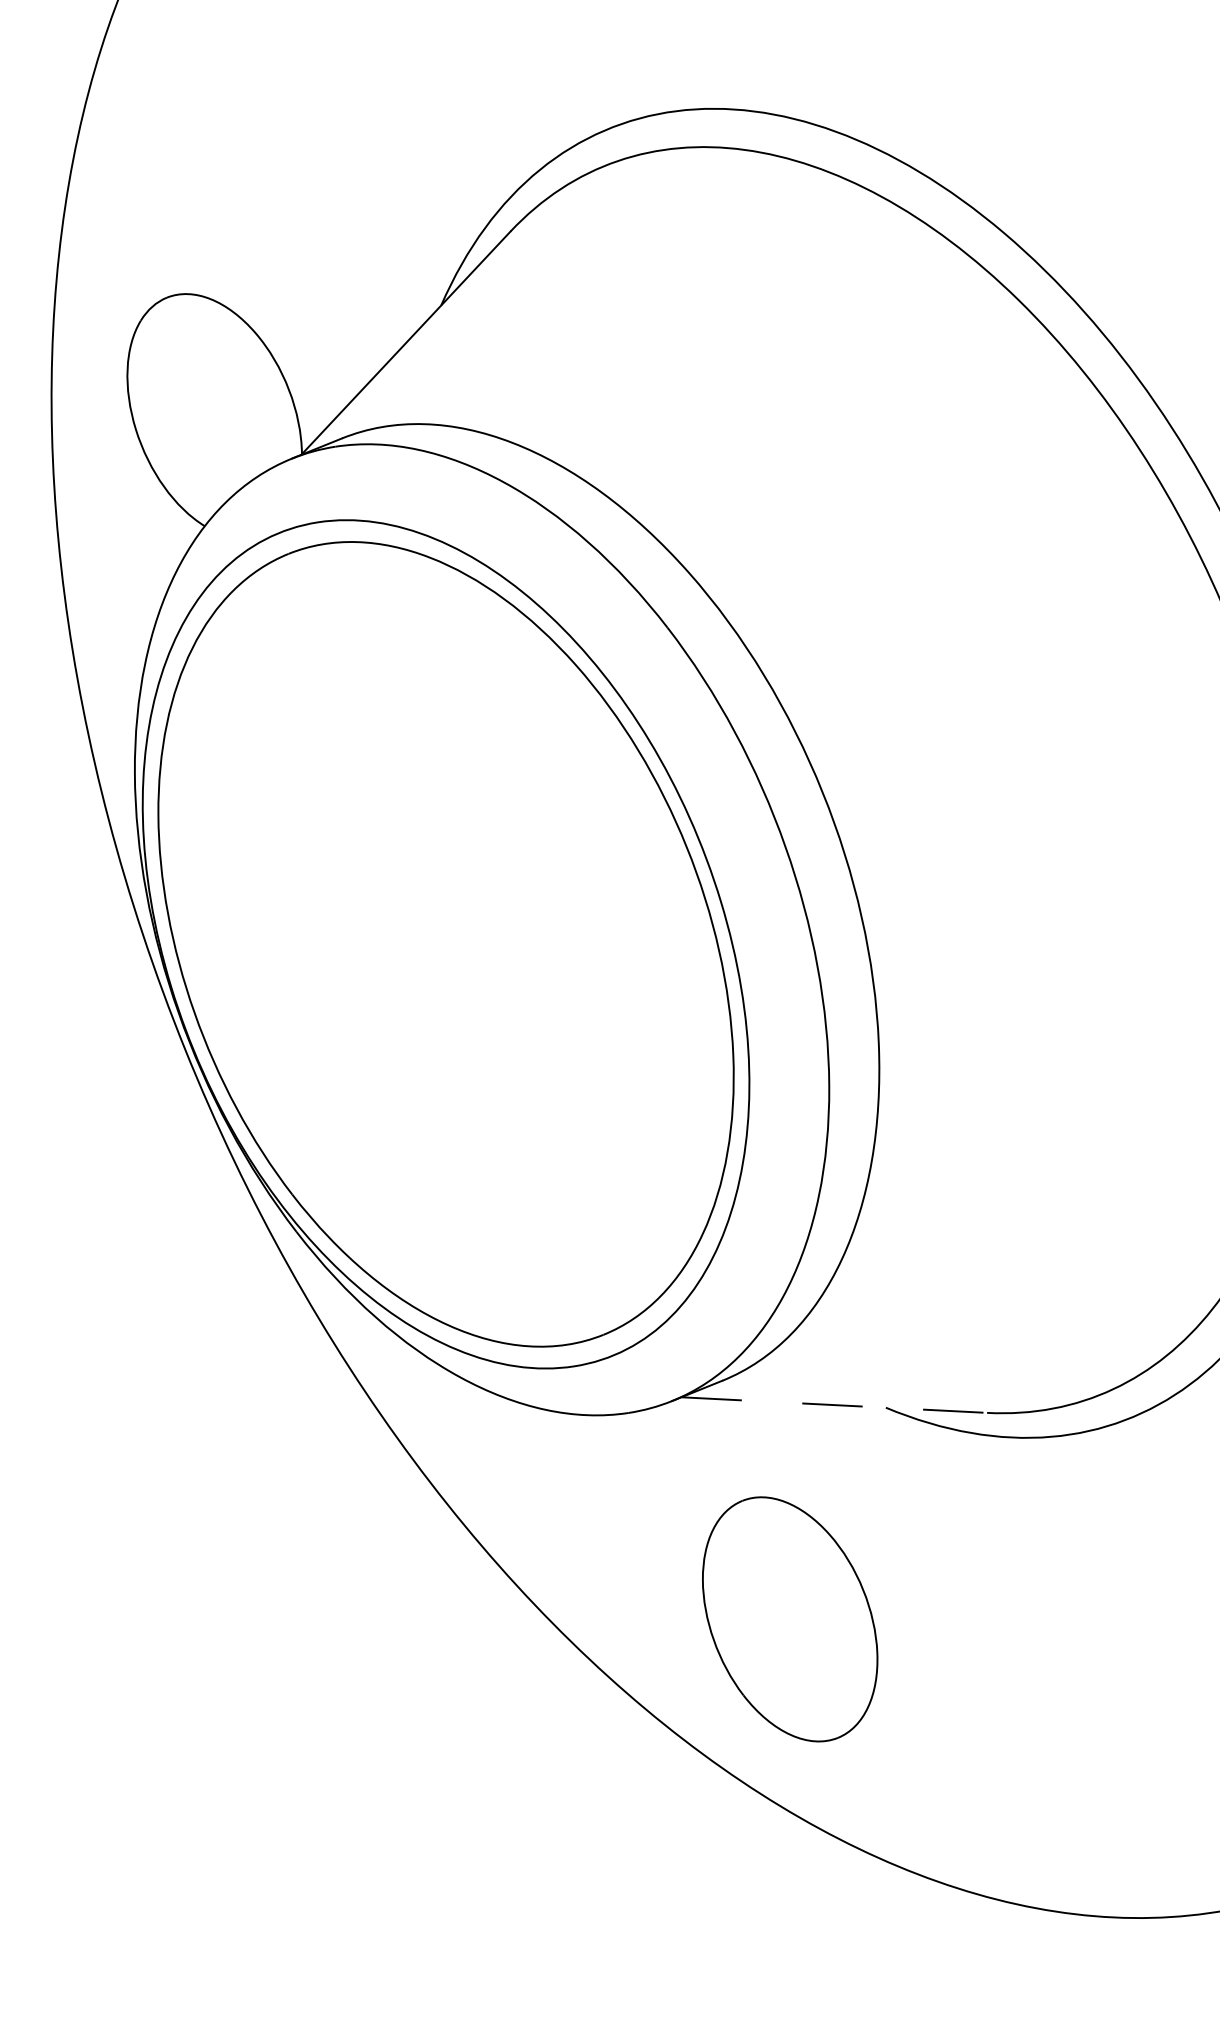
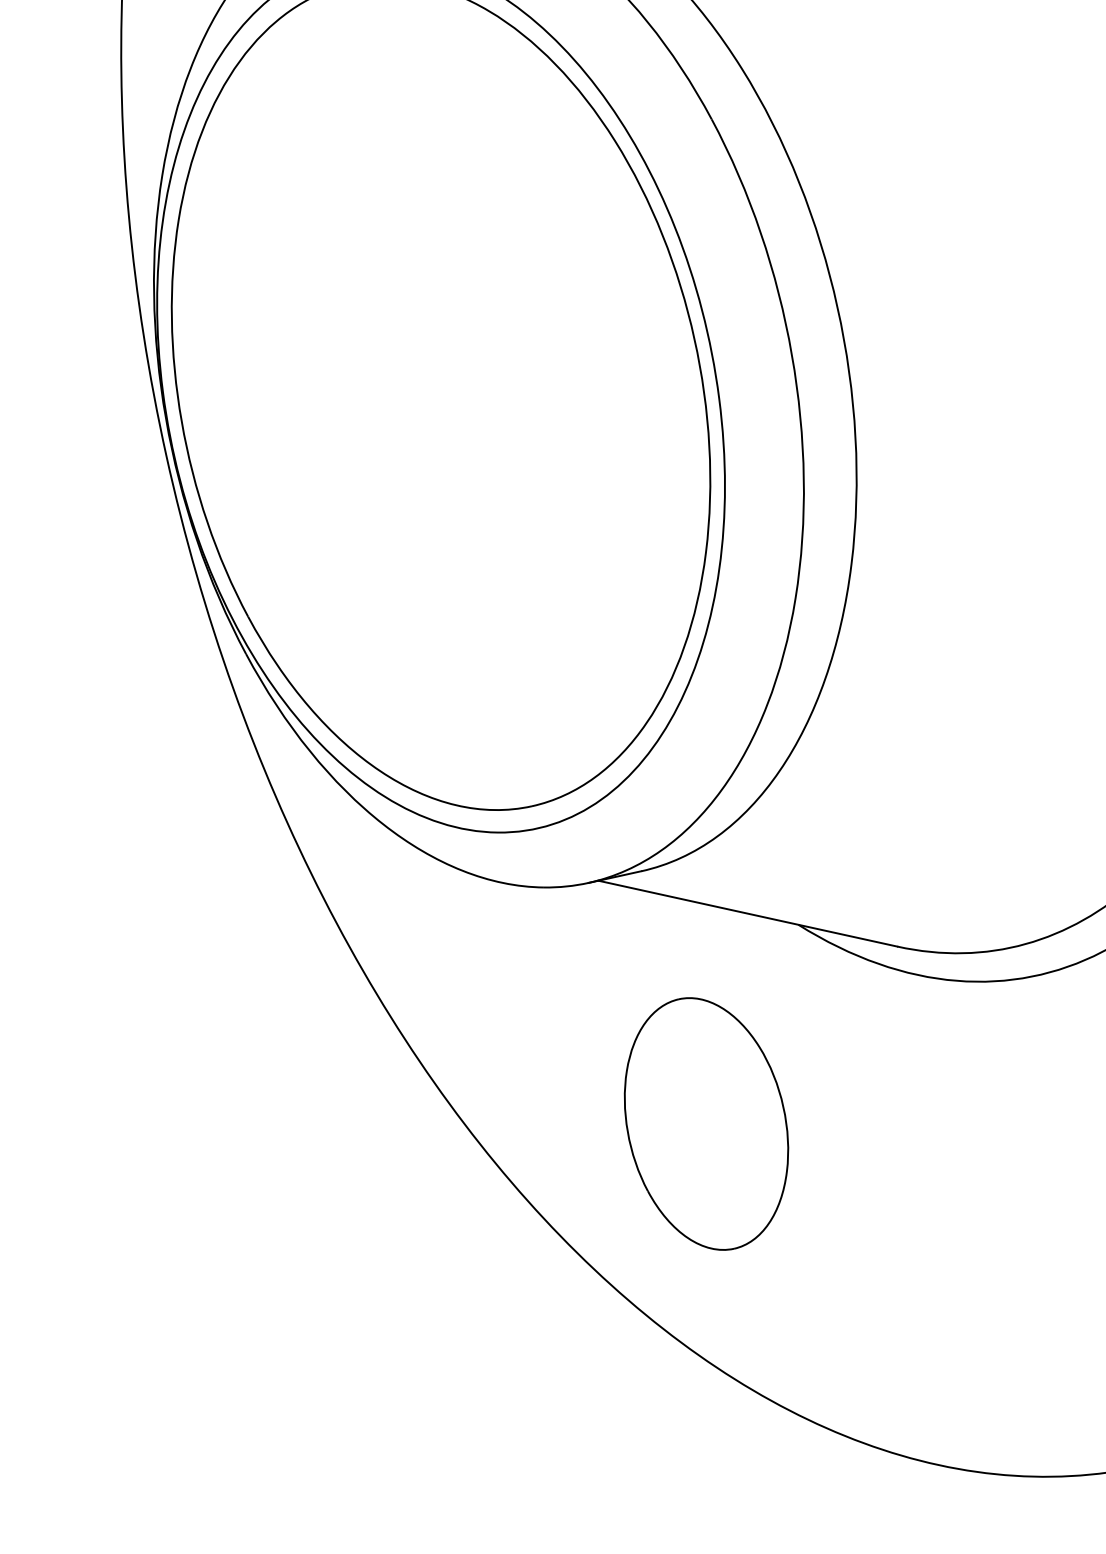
line: (834, 1405) -> (748, 914), dashed -> solid
part: (790, 1619) -> (706, 1124), moved

